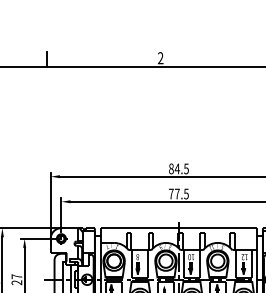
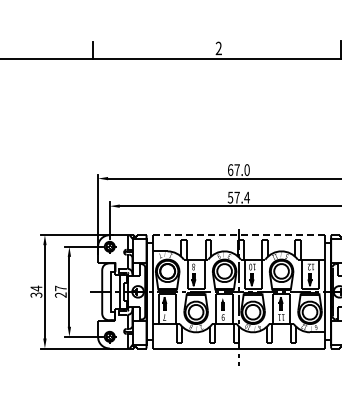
text: (178, 168) -> (238, 169), 84.5 -> 67.0
text: (178, 193) -> (238, 197), 77.5 -> 57.4
line: (178, 227) -> (238, 234), solid -> dashed

